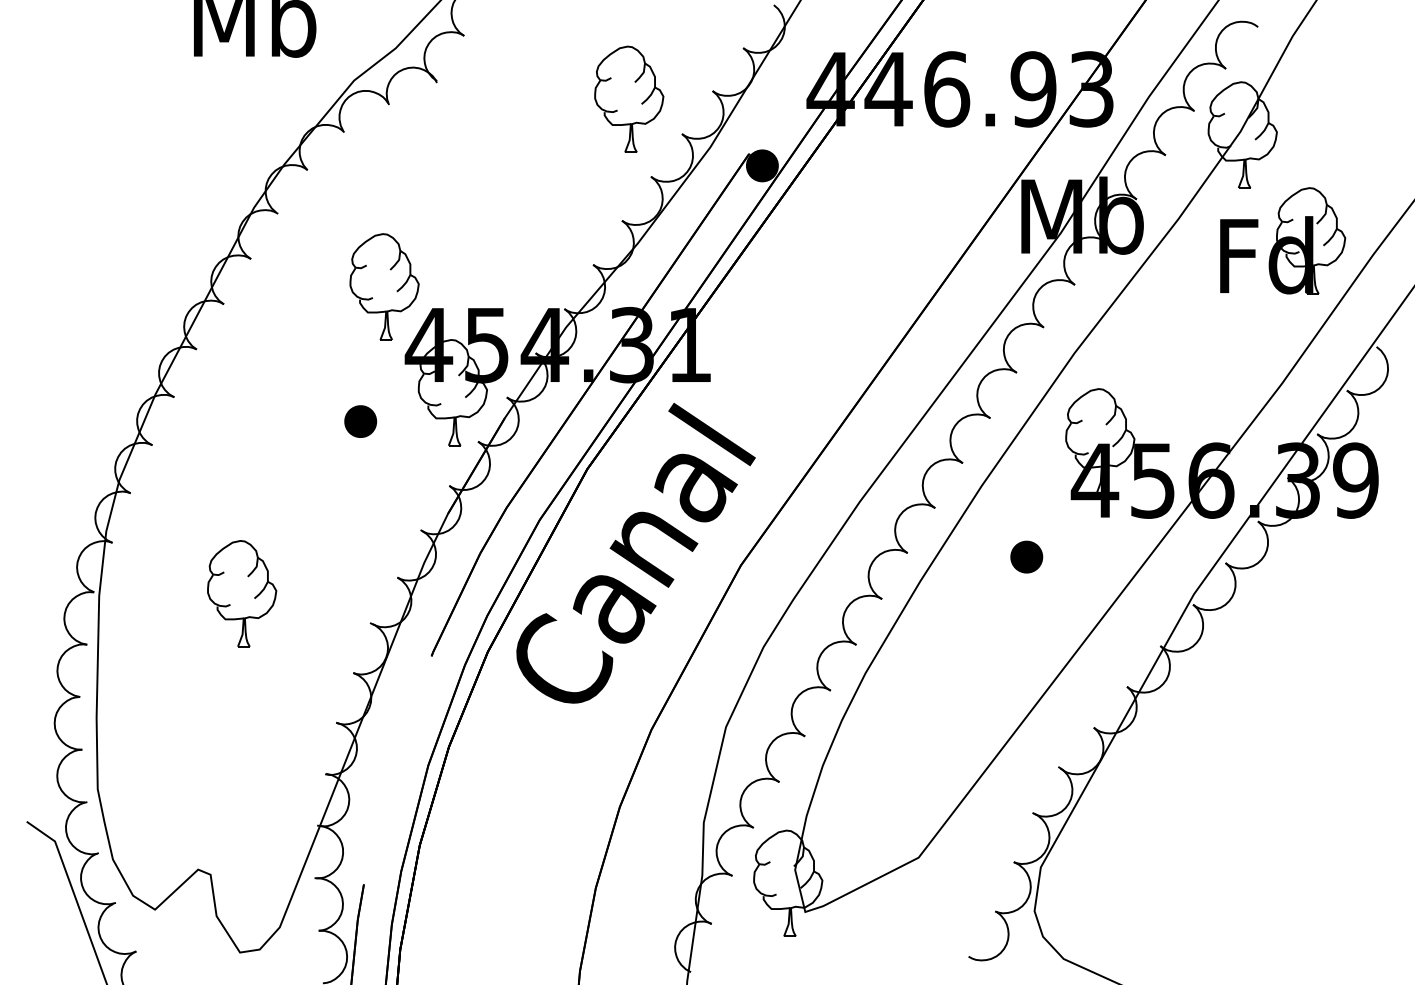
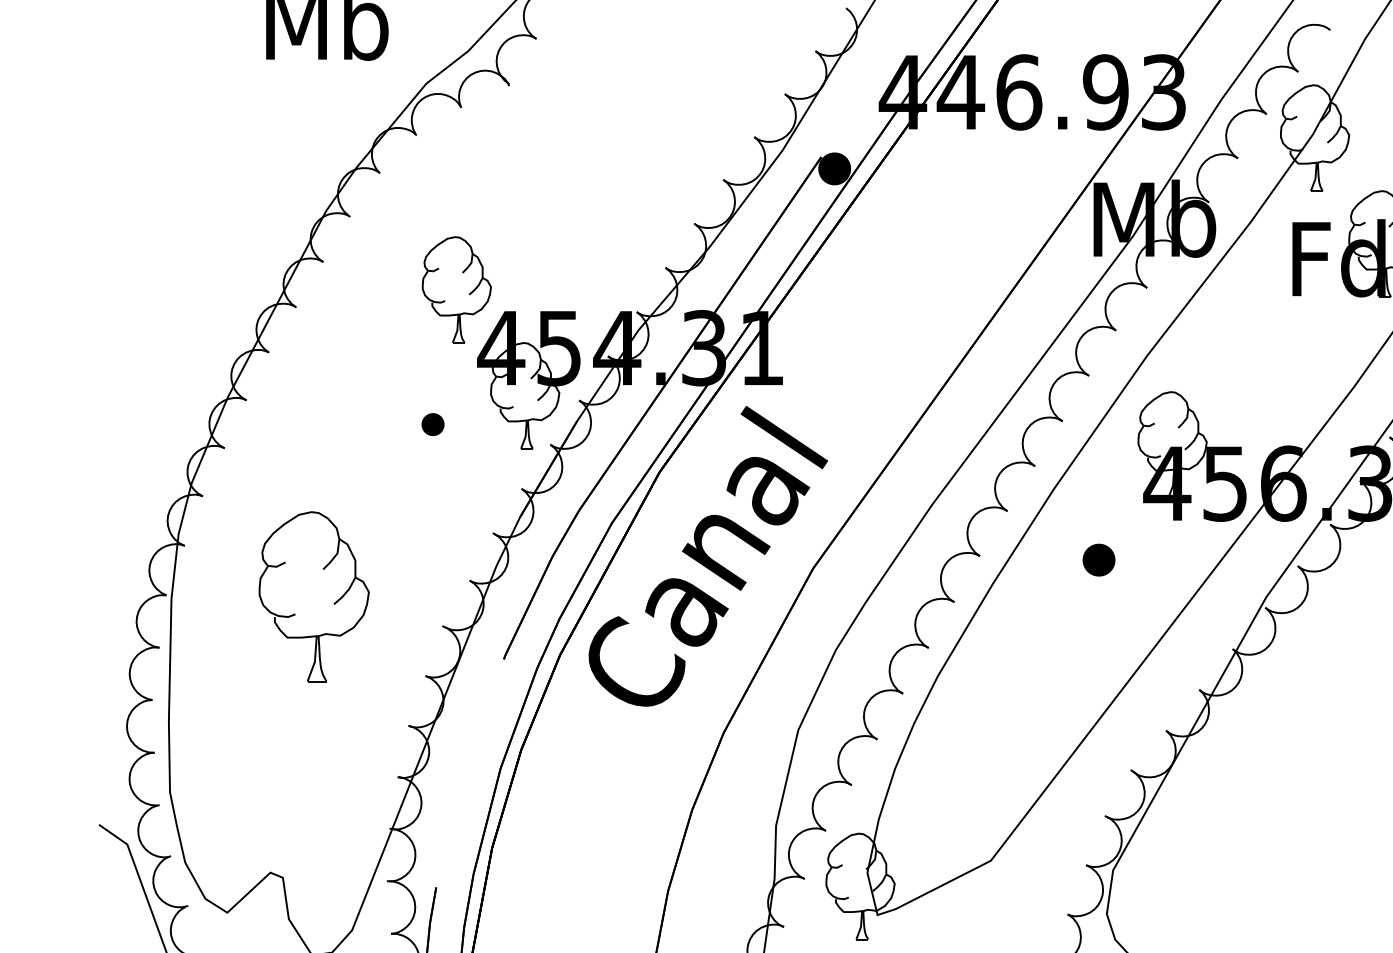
part: (629, 98) -> (701, 101), removed
part: (360, 421) -> (432, 424), size x0.7
part: (242, 593) -> (314, 596), size x1.6

